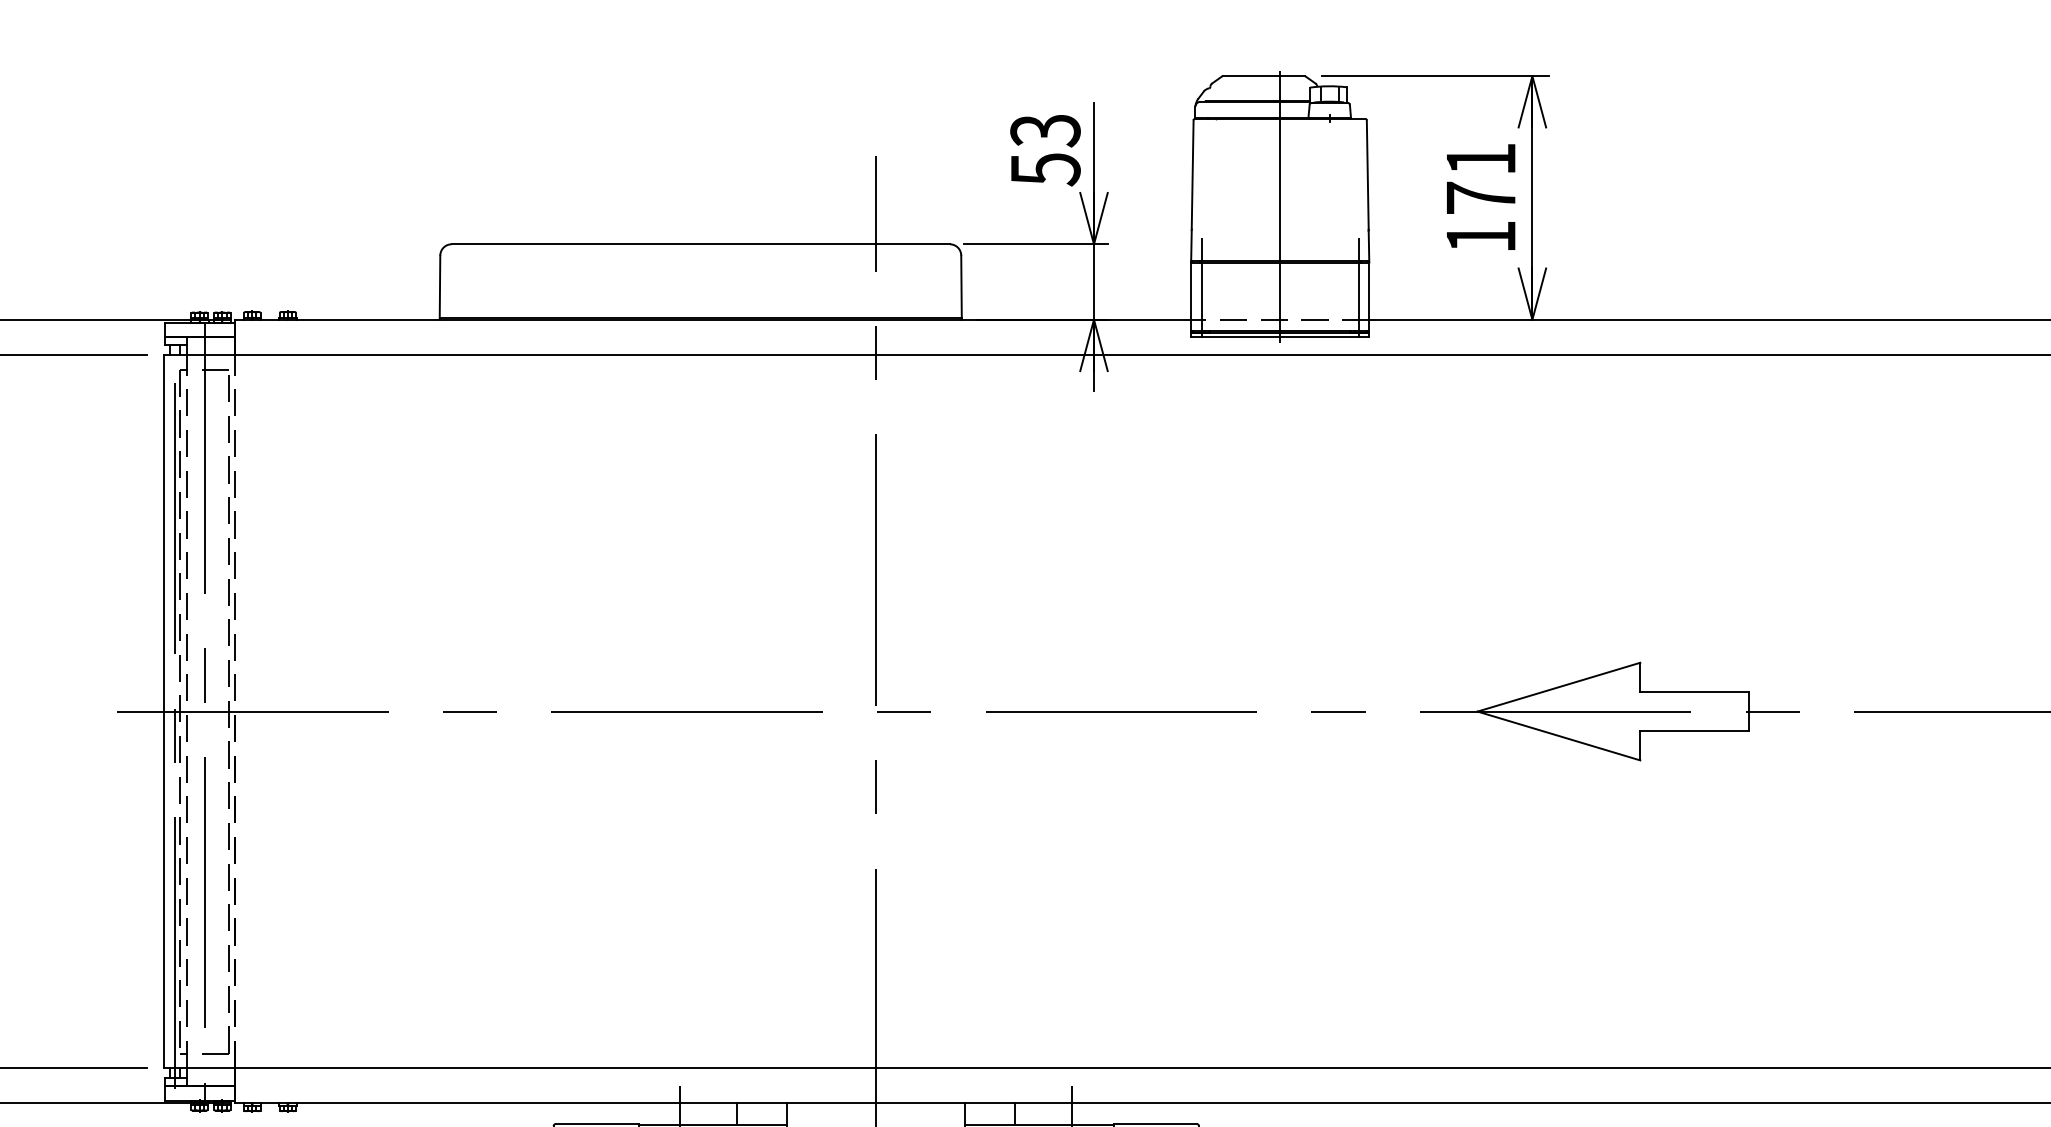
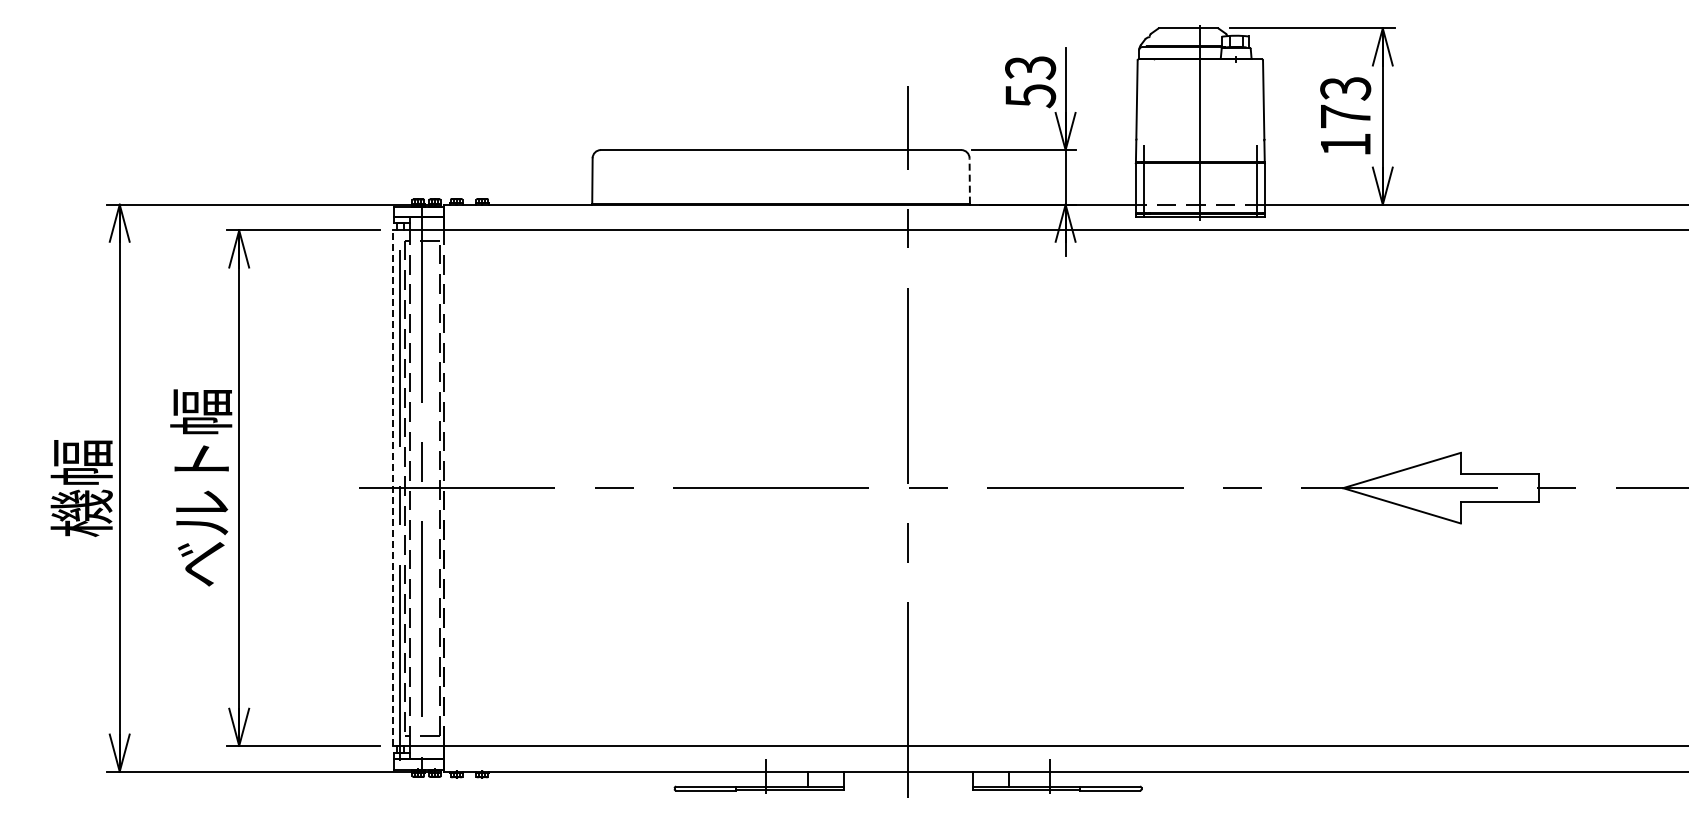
text: (1480, 159) -> (1345, 88), 171 -> 173
line: (961, 286) -> (969, 180), solid -> dashed
line: (163, 712) -> (392, 488), solid -> dashed

